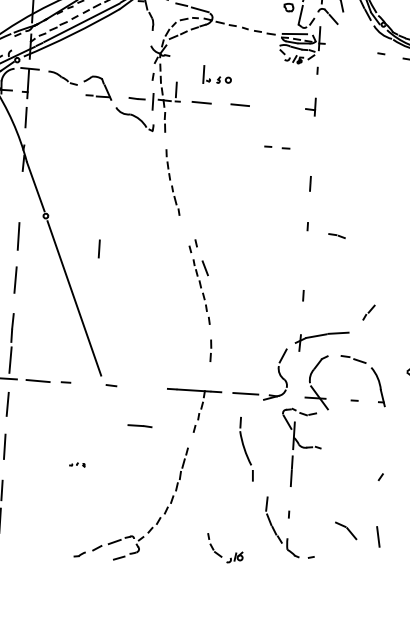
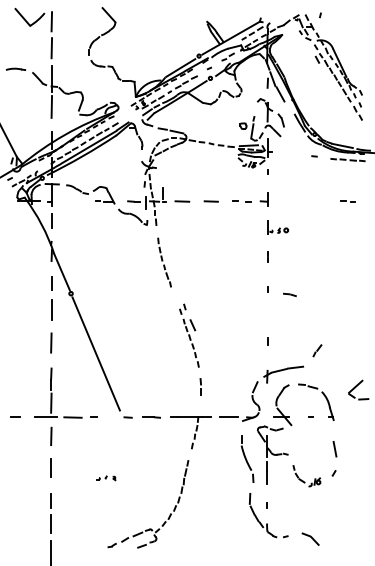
part: (218, 75) -> (278, 227), moved
part: (276, 147) -> (241, 201), moved
line: (99, 248) -> (51, 283), moved
line: (140, 426) -> (151, 417), moved
part: (246, 448) -> (247, 458), moved
part: (77, 464) -> (106, 478), size x1.67
part: (346, 529) -> (310, 538), moved
line: (377, 537) -> (334, 449), moved
part: (224, 549) -> (306, 476), moved

